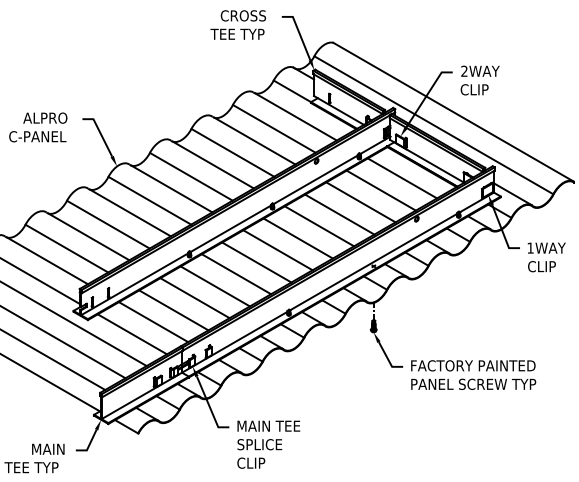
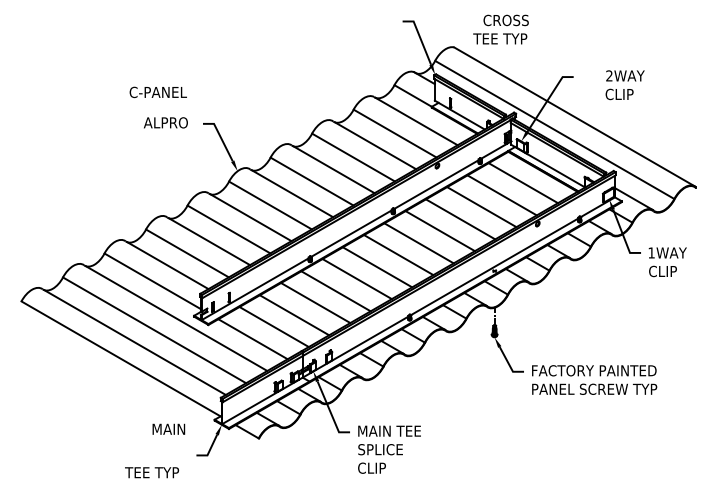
text: (237, 24) -> (500, 29), moved
text: (479, 80) -> (624, 85), moved
text: (36, 136) -> (157, 92), moved
text: (47, 448) -> (168, 428), moved

